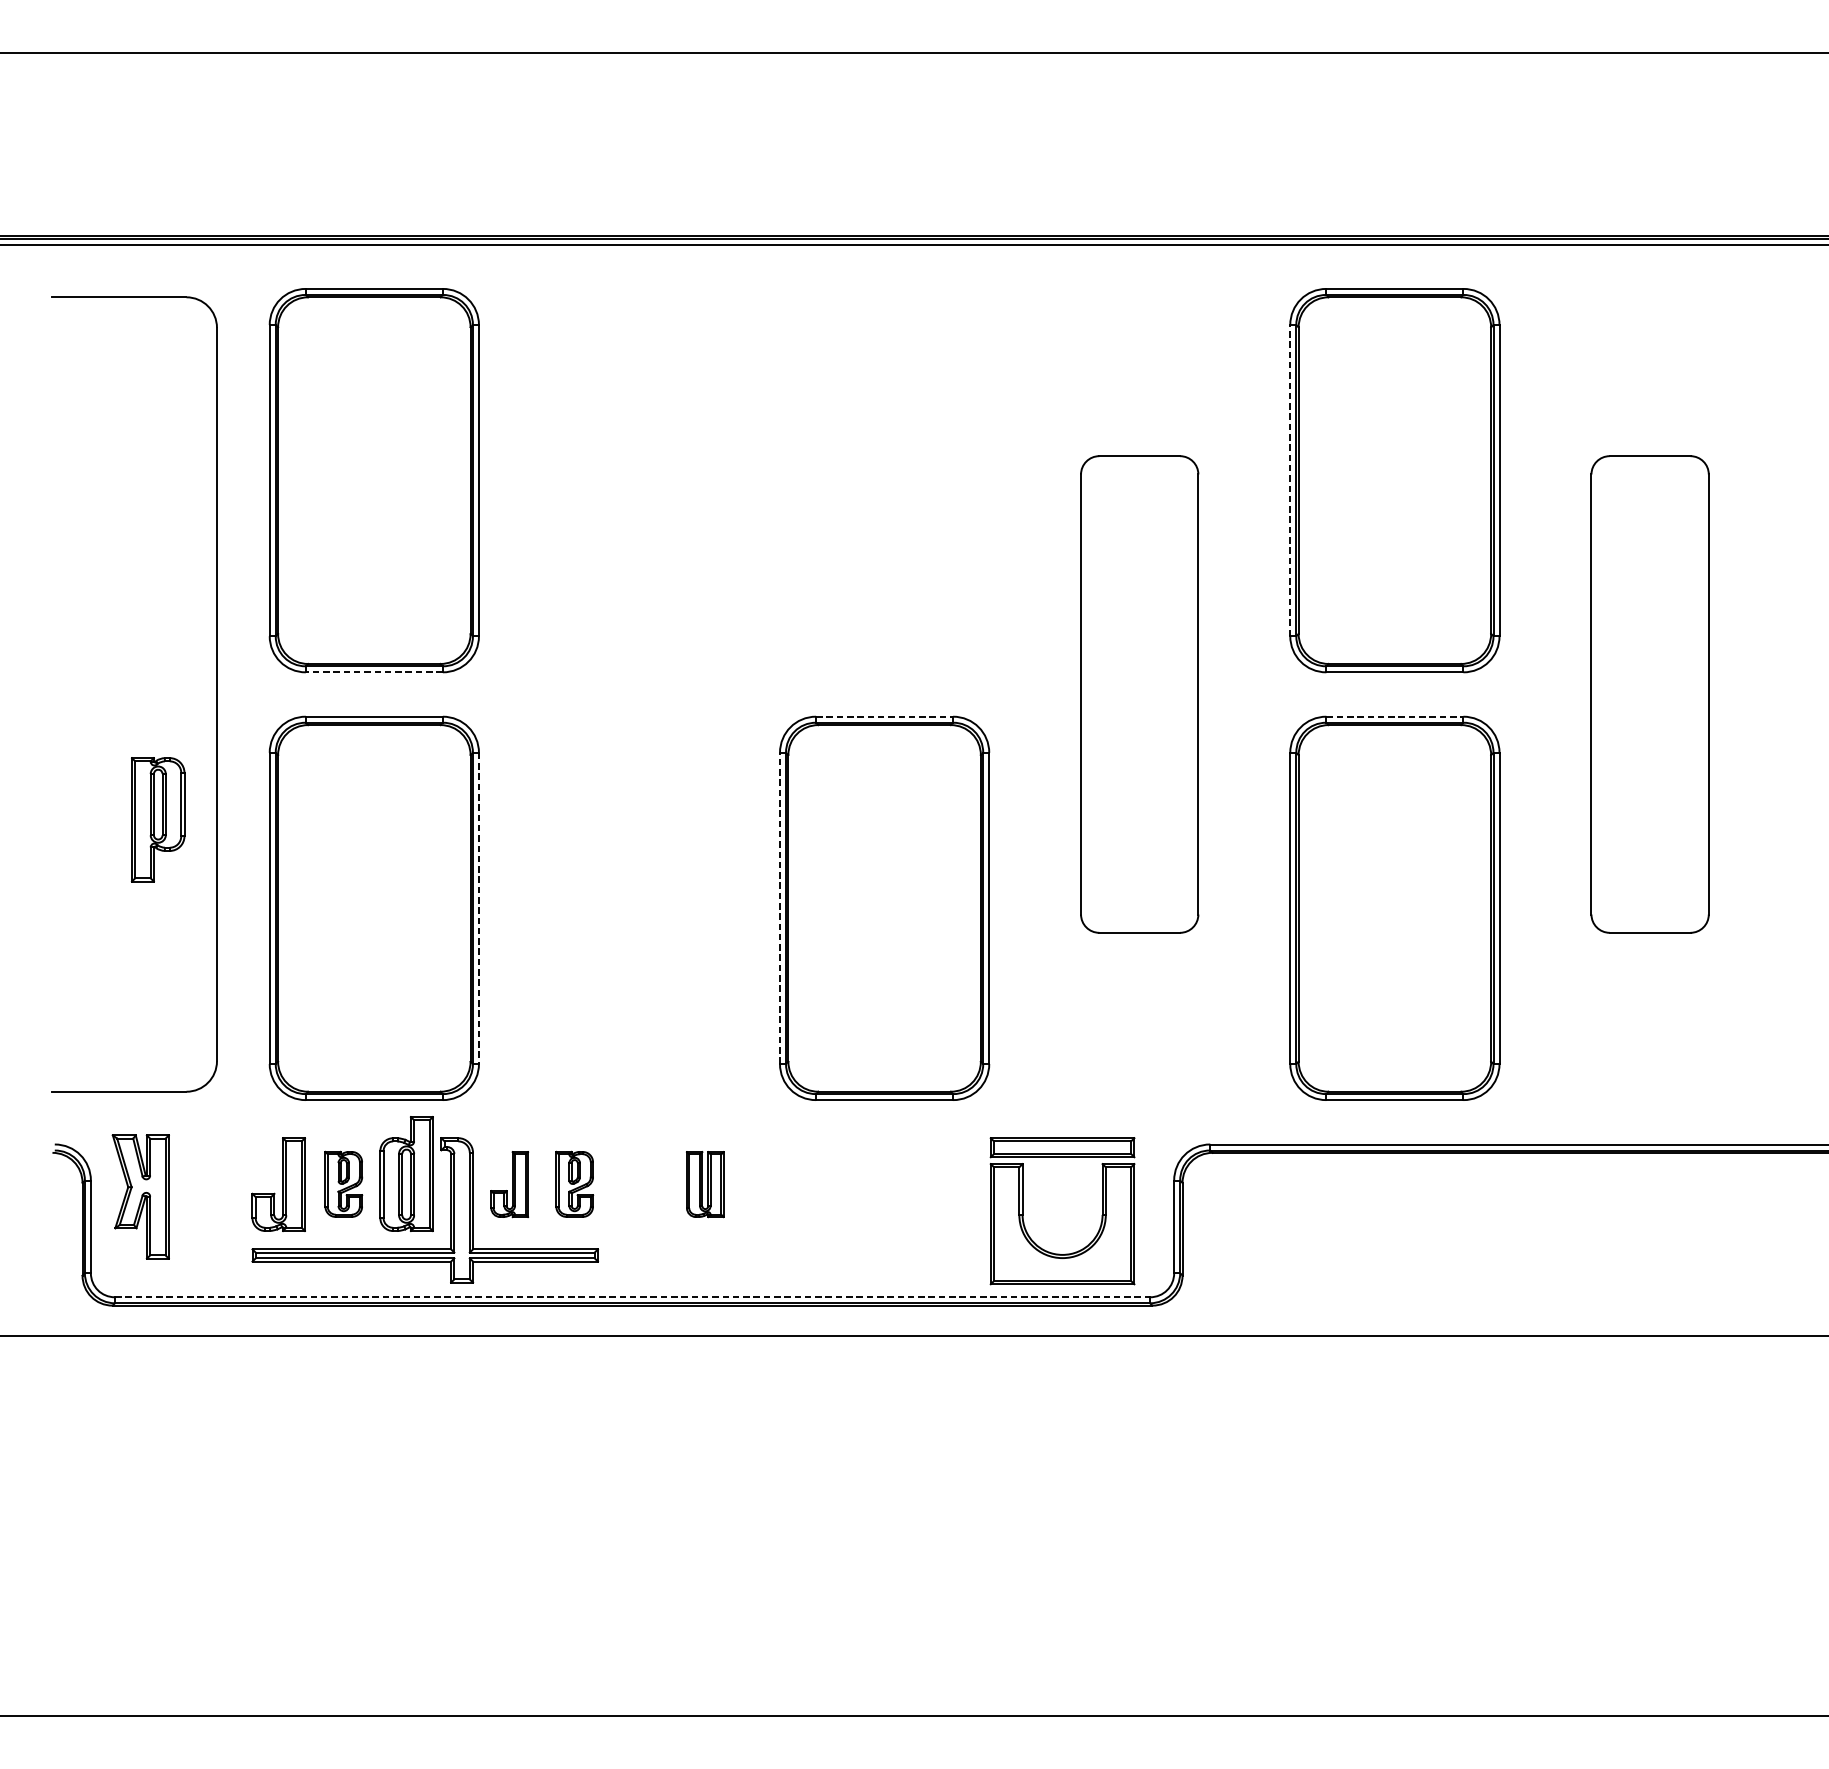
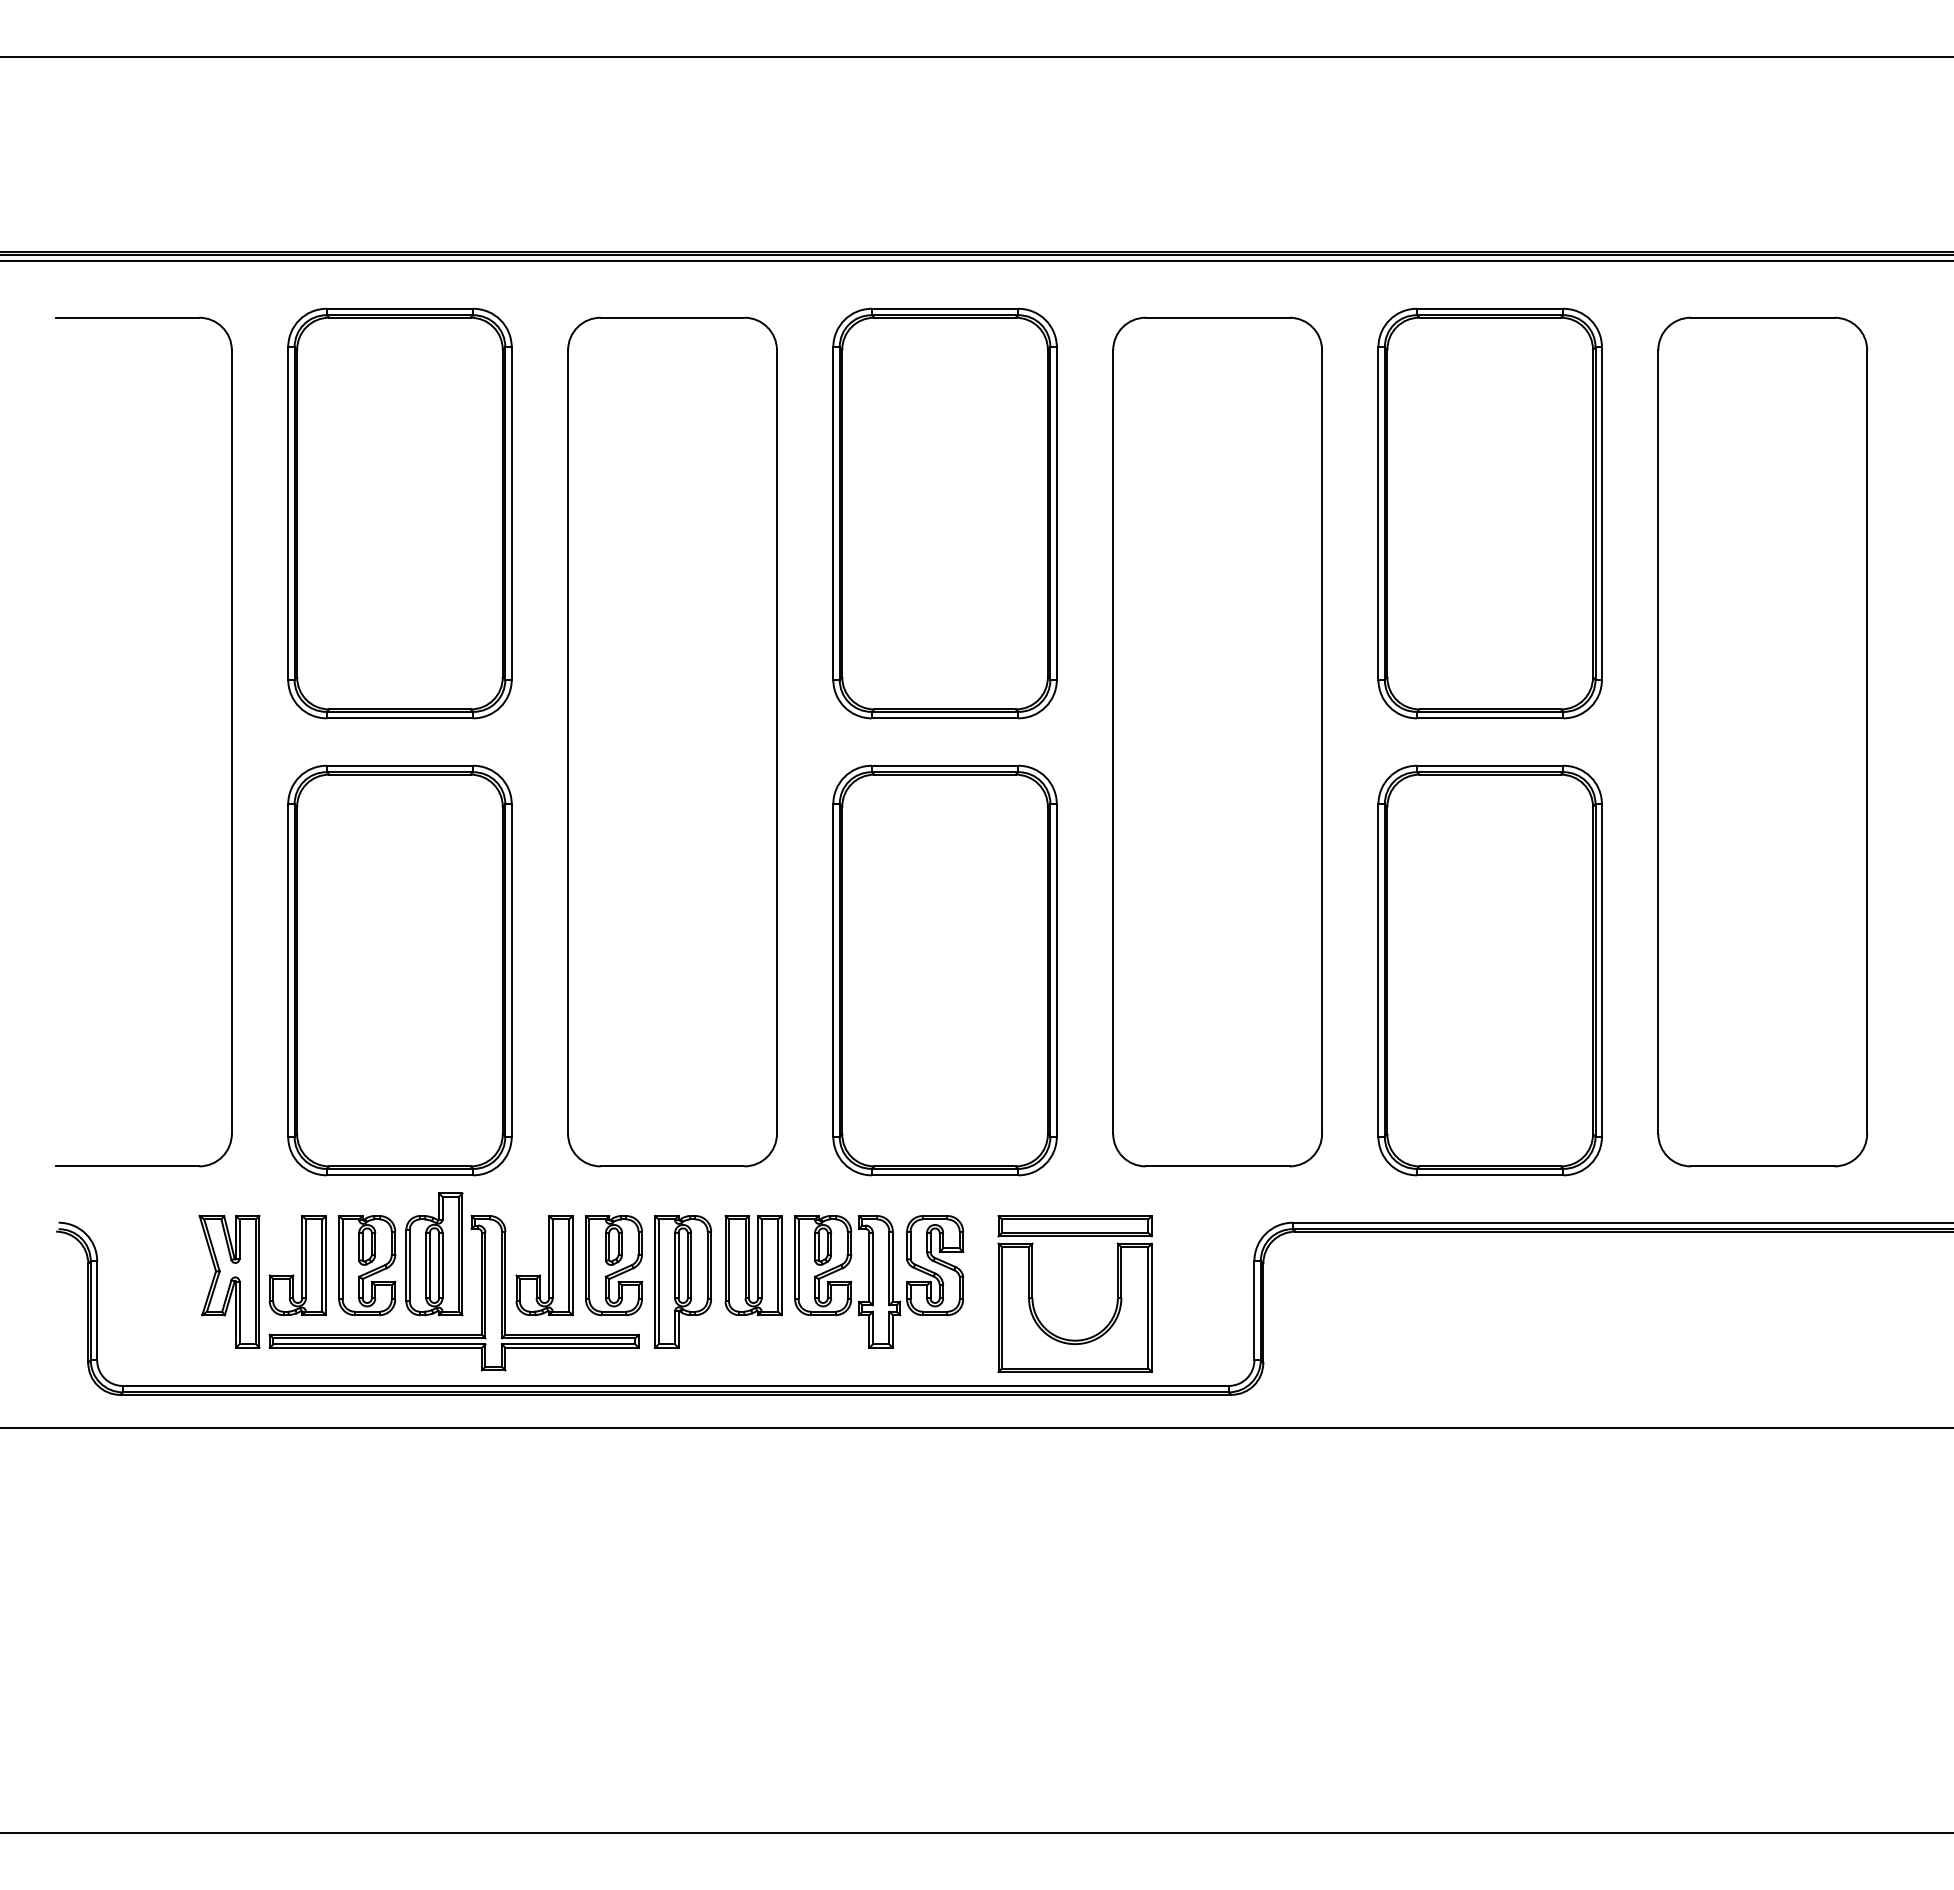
part: (884, 480) -> (944, 513), added
line: (1290, 480) -> (1378, 513), dashed -> solid
line: (373, 672) -> (399, 718), dashed -> solid
part: (629, 694) -> (672, 741), added
part: (1139, 694) -> (1217, 741), size x1.67
part: (1649, 694) -> (1762, 741), size x1.67
line: (885, 716) -> (945, 765), dashed -> solid
line: (1395, 716) -> (1490, 765), dashed -> solid
part: (157, 819) -> (682, 1281), moved
line: (780, 908) -> (833, 970), dashed -> solid
line: (478, 909) -> (511, 971), dashed -> solid
part: (343, 1183) -> (367, 1264), size x1.43
part: (574, 1183) -> (613, 1264), size x1.43
part: (509, 1184) -> (544, 1265), size x1.43
part: (705, 1184) -> (753, 1265), size x1.43
part: (140, 1196) -> (229, 1281), moved
part: (823, 1199) -> (879, 1281), added
part: (1023, 1215) -> (1033, 1298), moved
line: (632, 1296) -> (675, 1385), dashed -> solid

